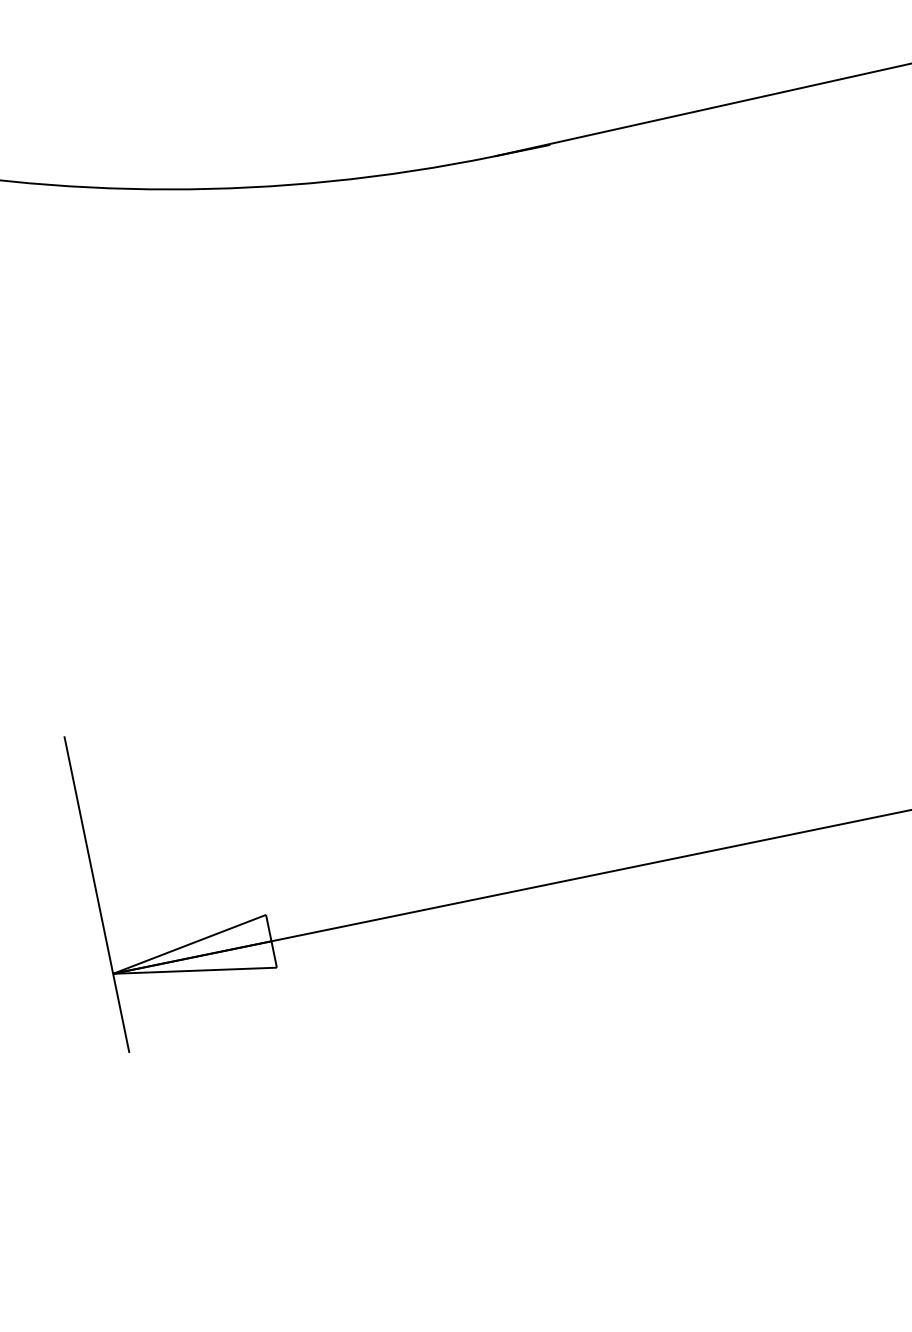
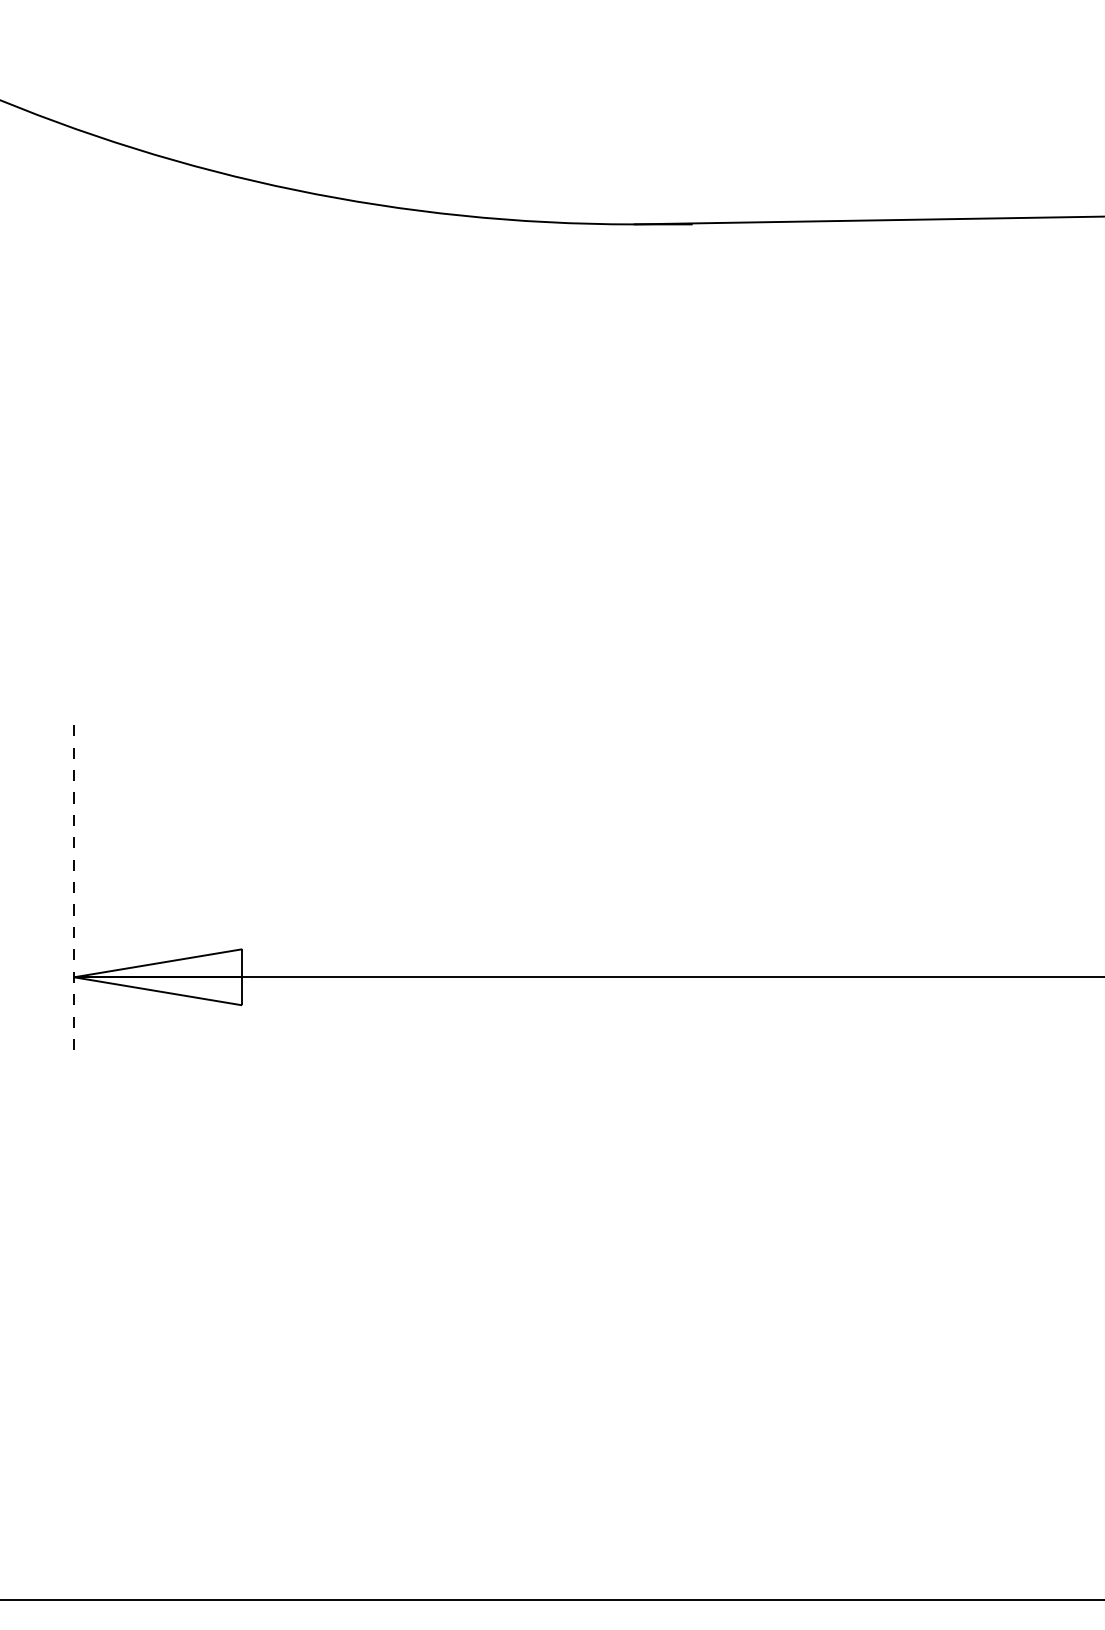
line: (97, 894) -> (74, 893), solid -> dashed

